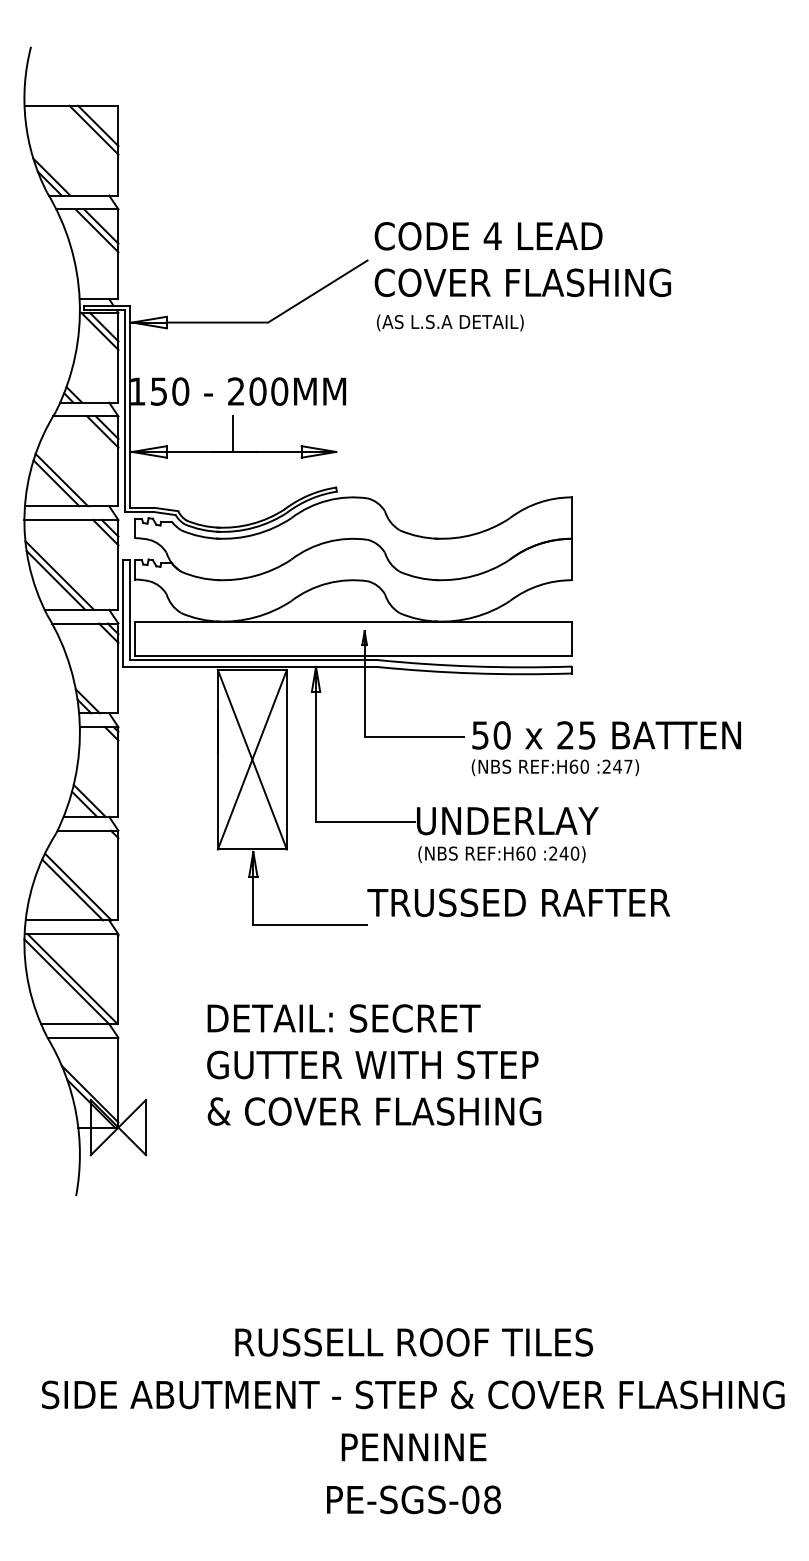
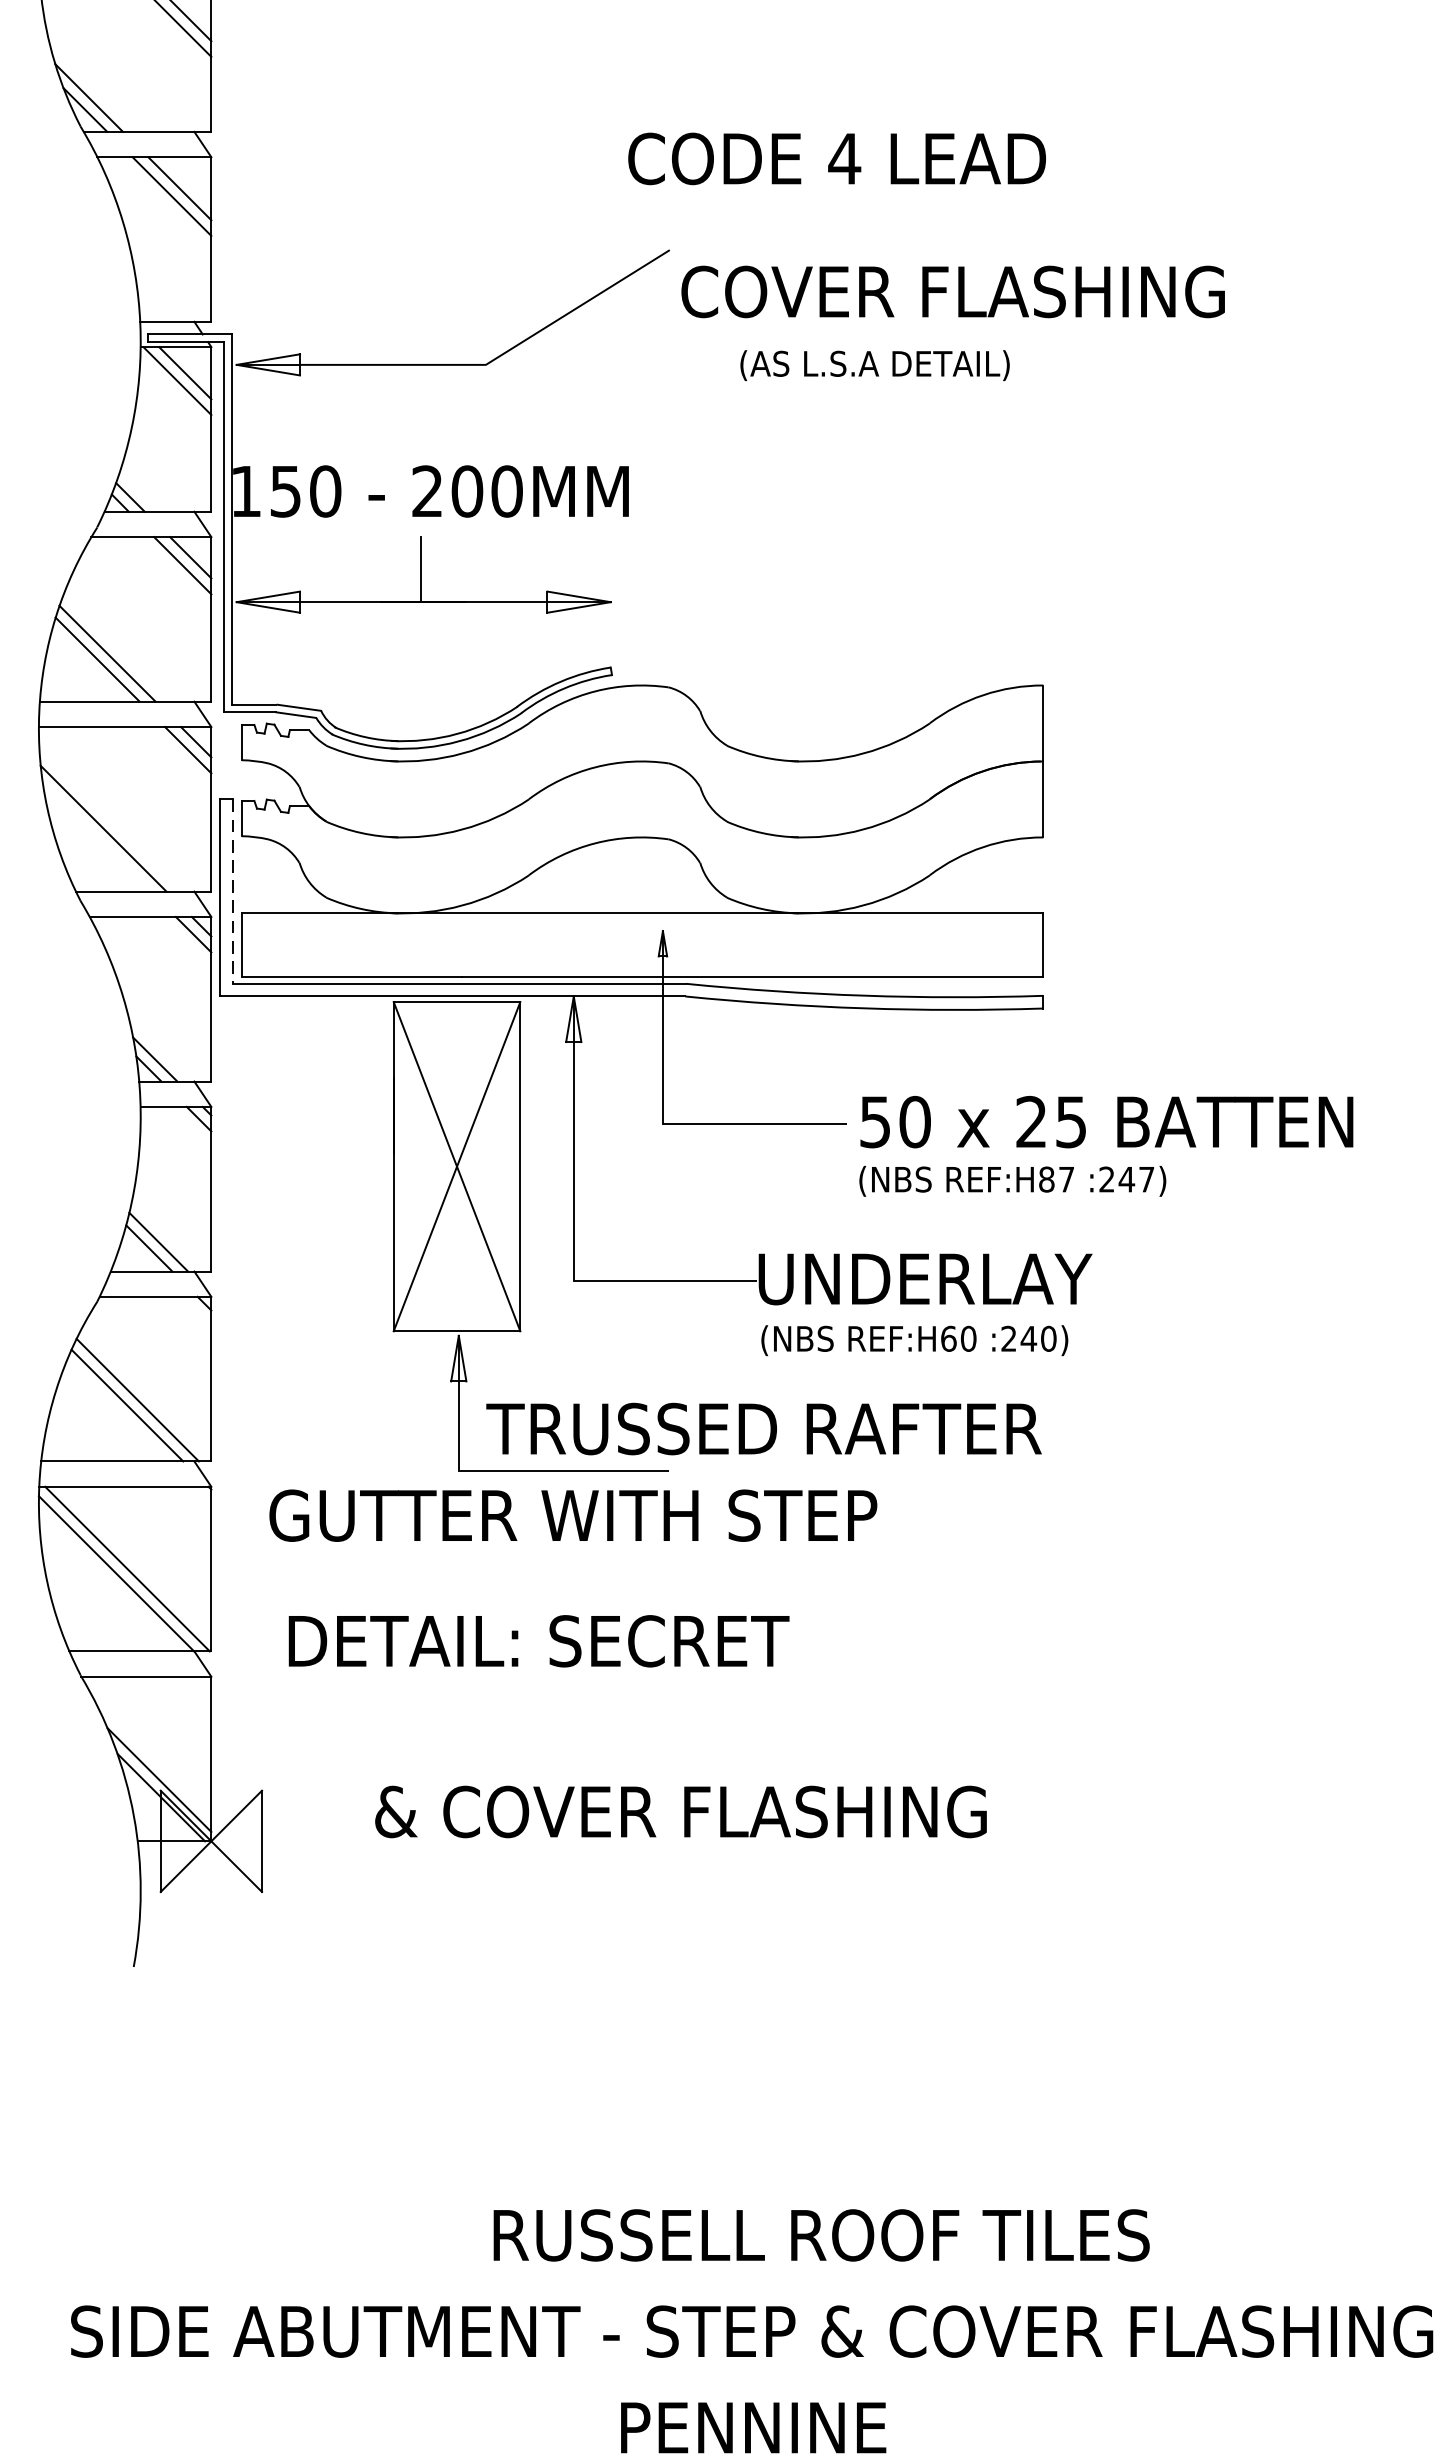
text: (488, 236) -> (836, 159), moved
text: (450, 322) -> (875, 364), moved
line: (55, 579) -> (95, 836), removed
line: (130, 610) -> (233, 892), solid -> dashed
text: (579, 766) -> (1056, 1179), REF:H60 -> REF:H87
text: (518, 902) -> (763, 1428), moved
text: (343, 1018) -> (537, 1641), moved
text: (372, 1064) -> (572, 1514), moved
text: (413, 1342) -> (820, 2235), moved

